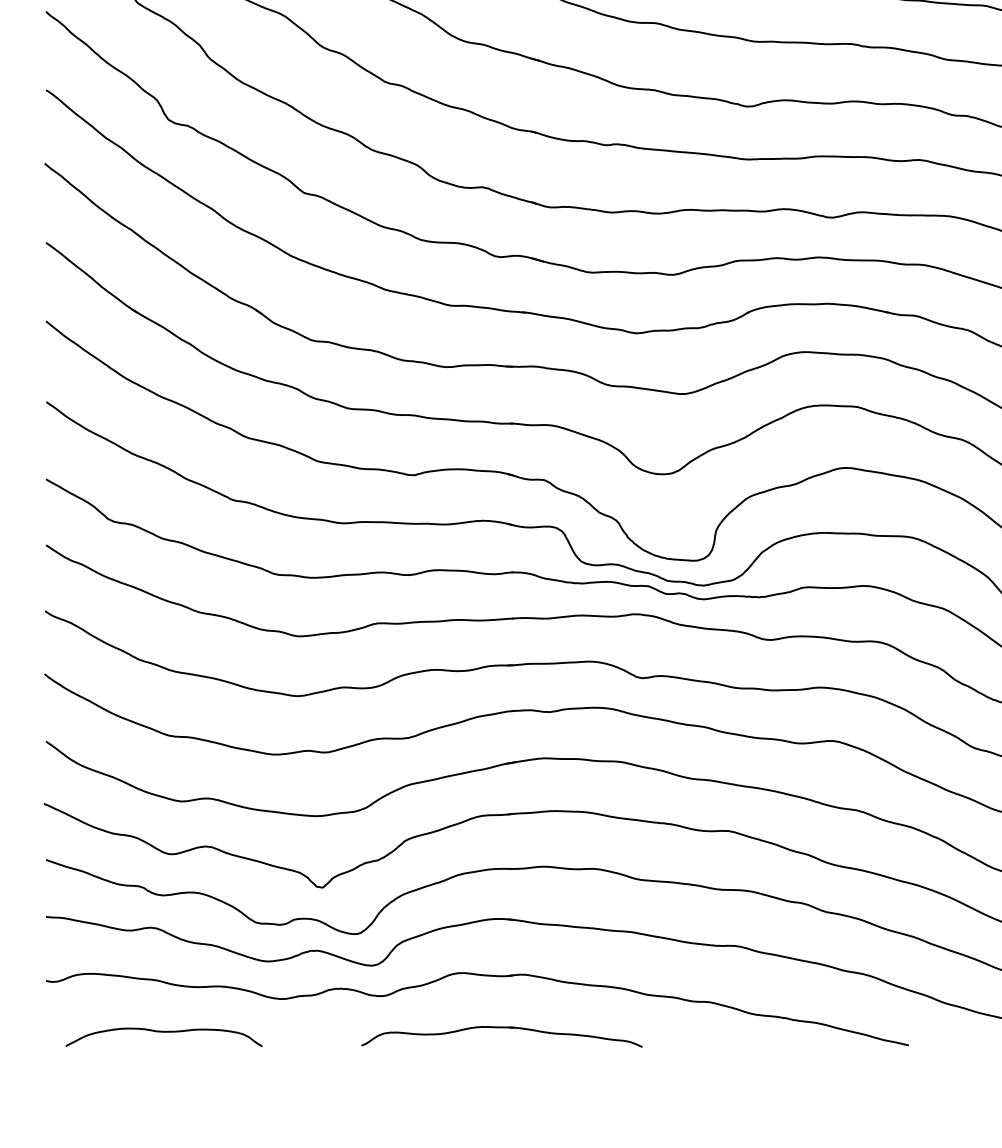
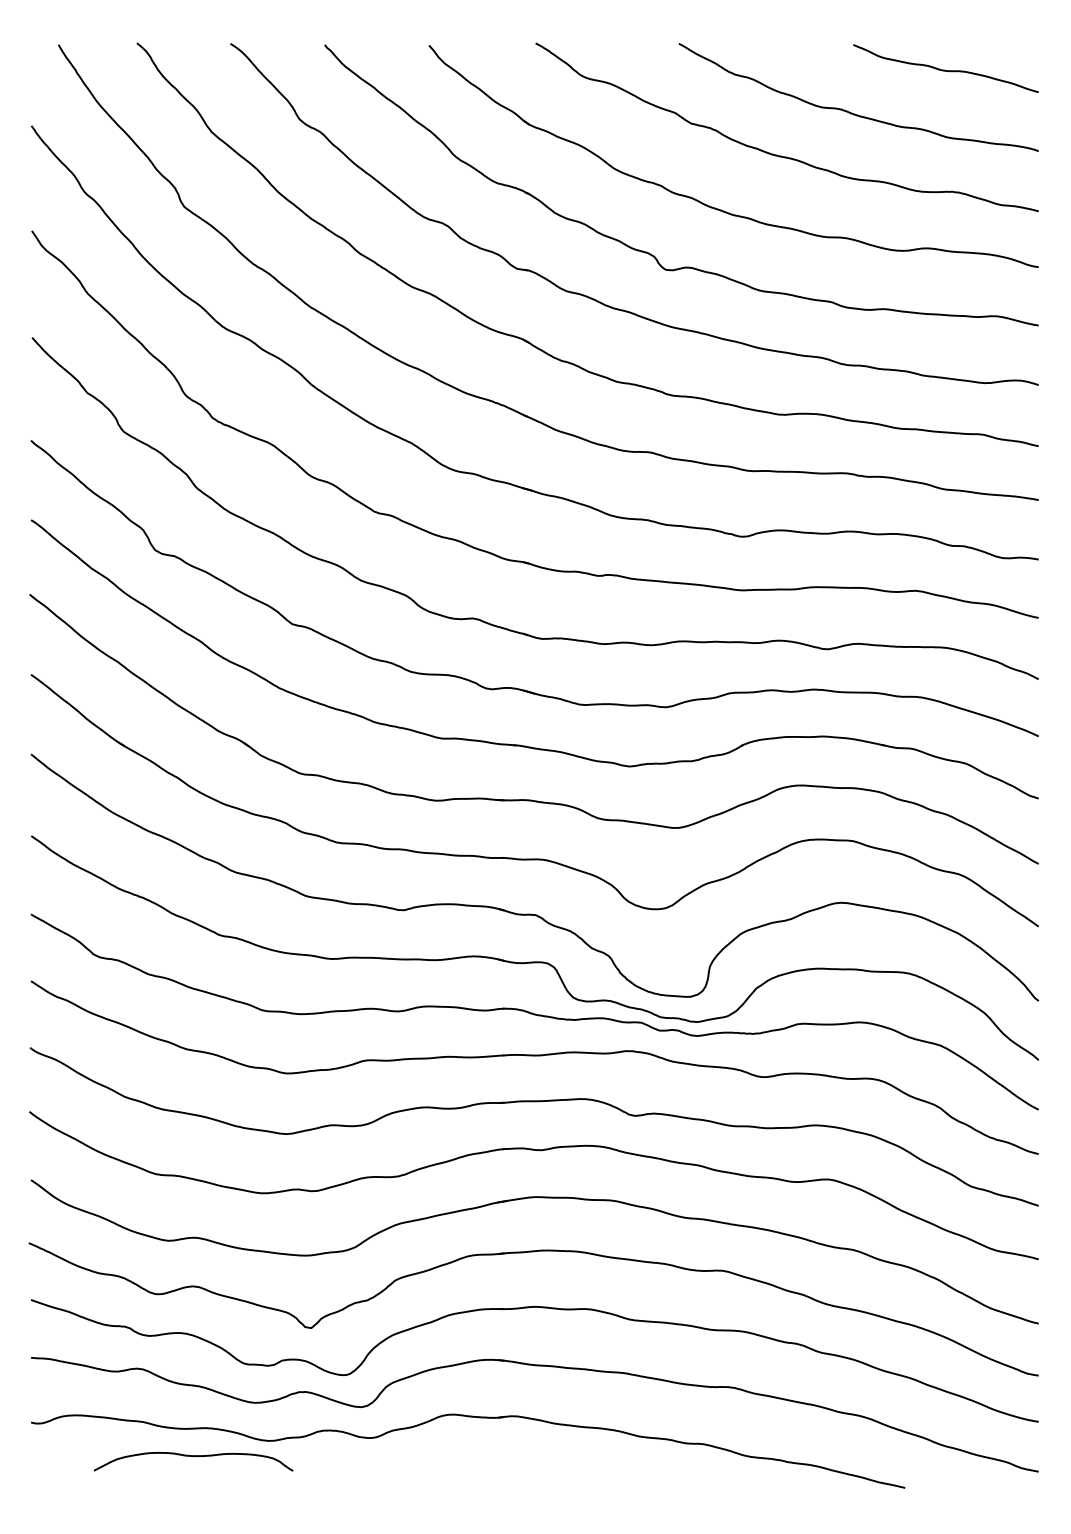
part: (501, 1028) -> (492, 1470), removed
curve: (163, 1032) -> (193, 1456), moved

